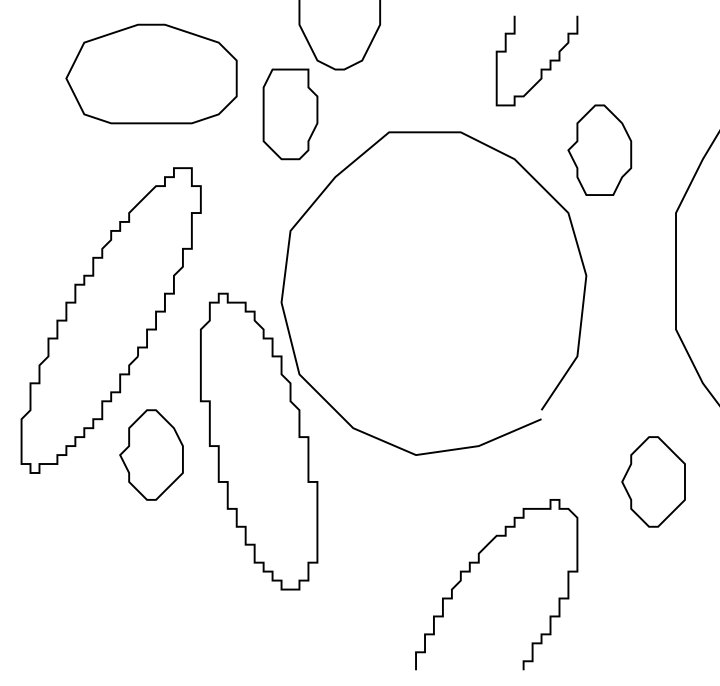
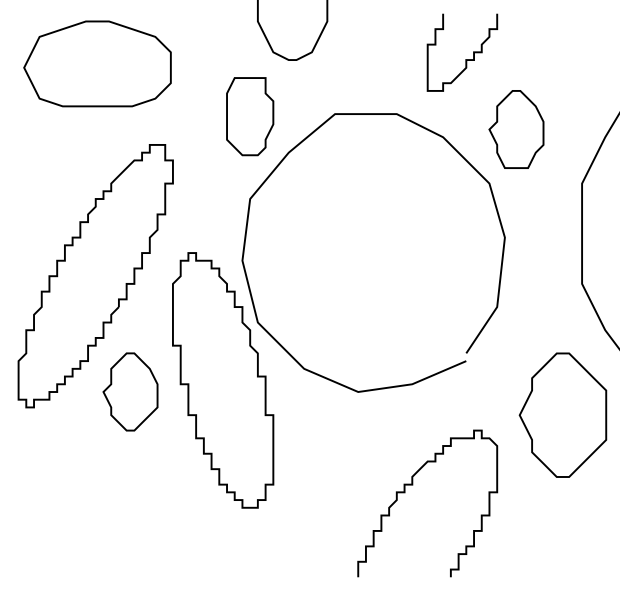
part: (151, 73) -> (97, 63), moved
part: (290, 114) -> (250, 116), moved
part: (653, 481) -> (562, 414), size x1.6

